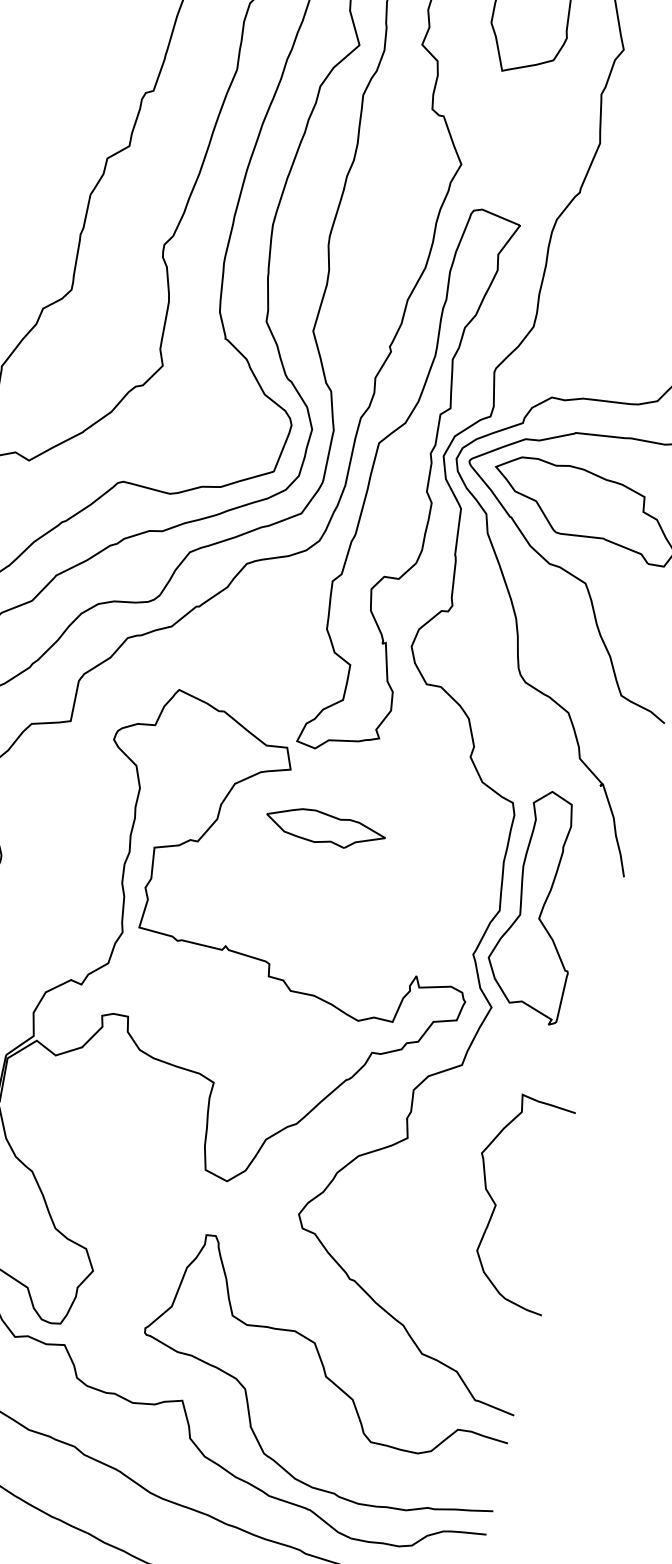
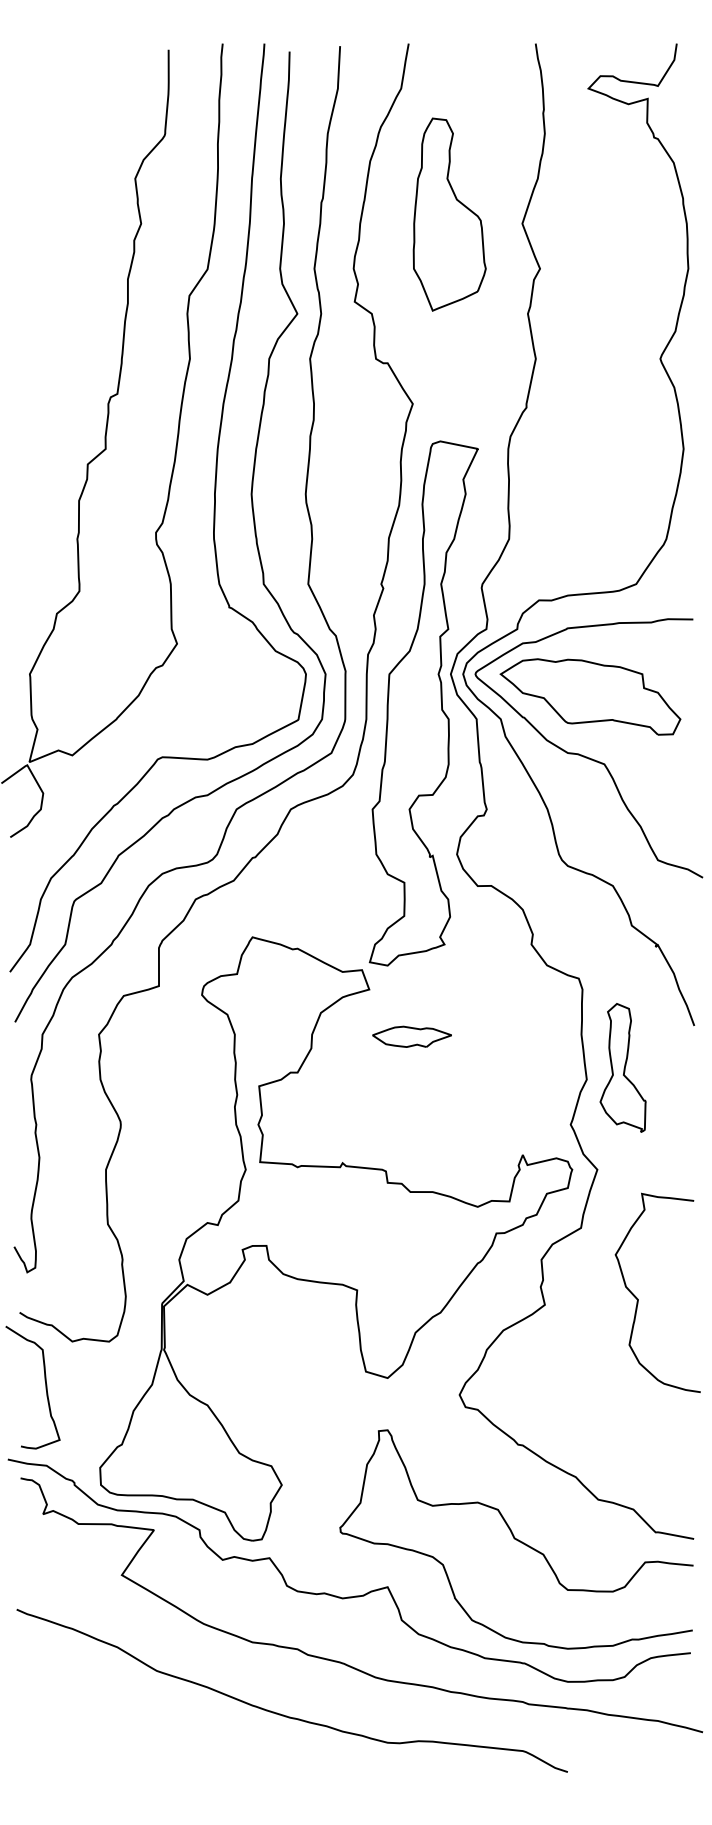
part: (324, 827) -> (411, 1036), size x0.7
part: (539, 905) -> (622, 1067), size x0.6
curve: (496, 1203) -> (638, 1298), moved

